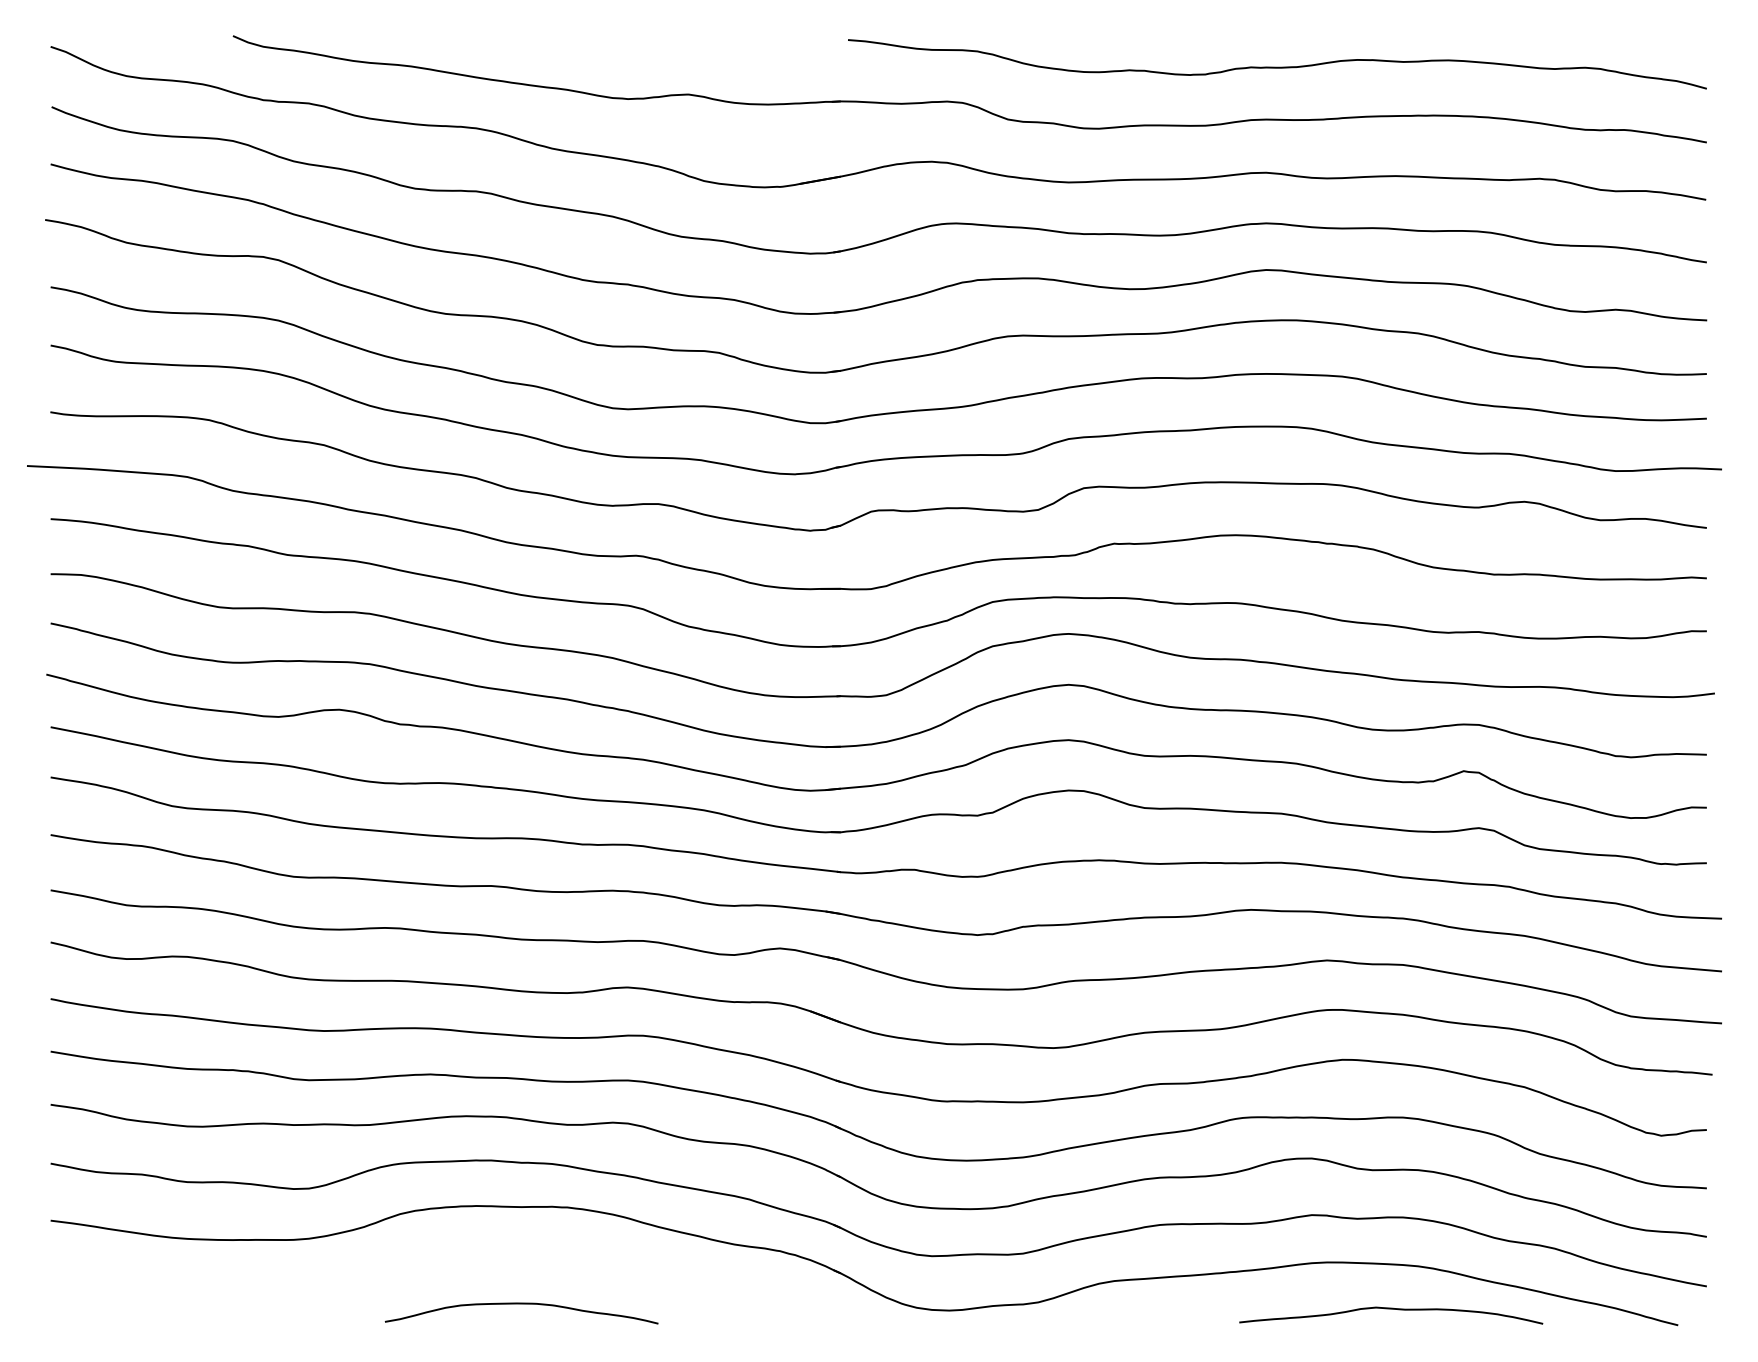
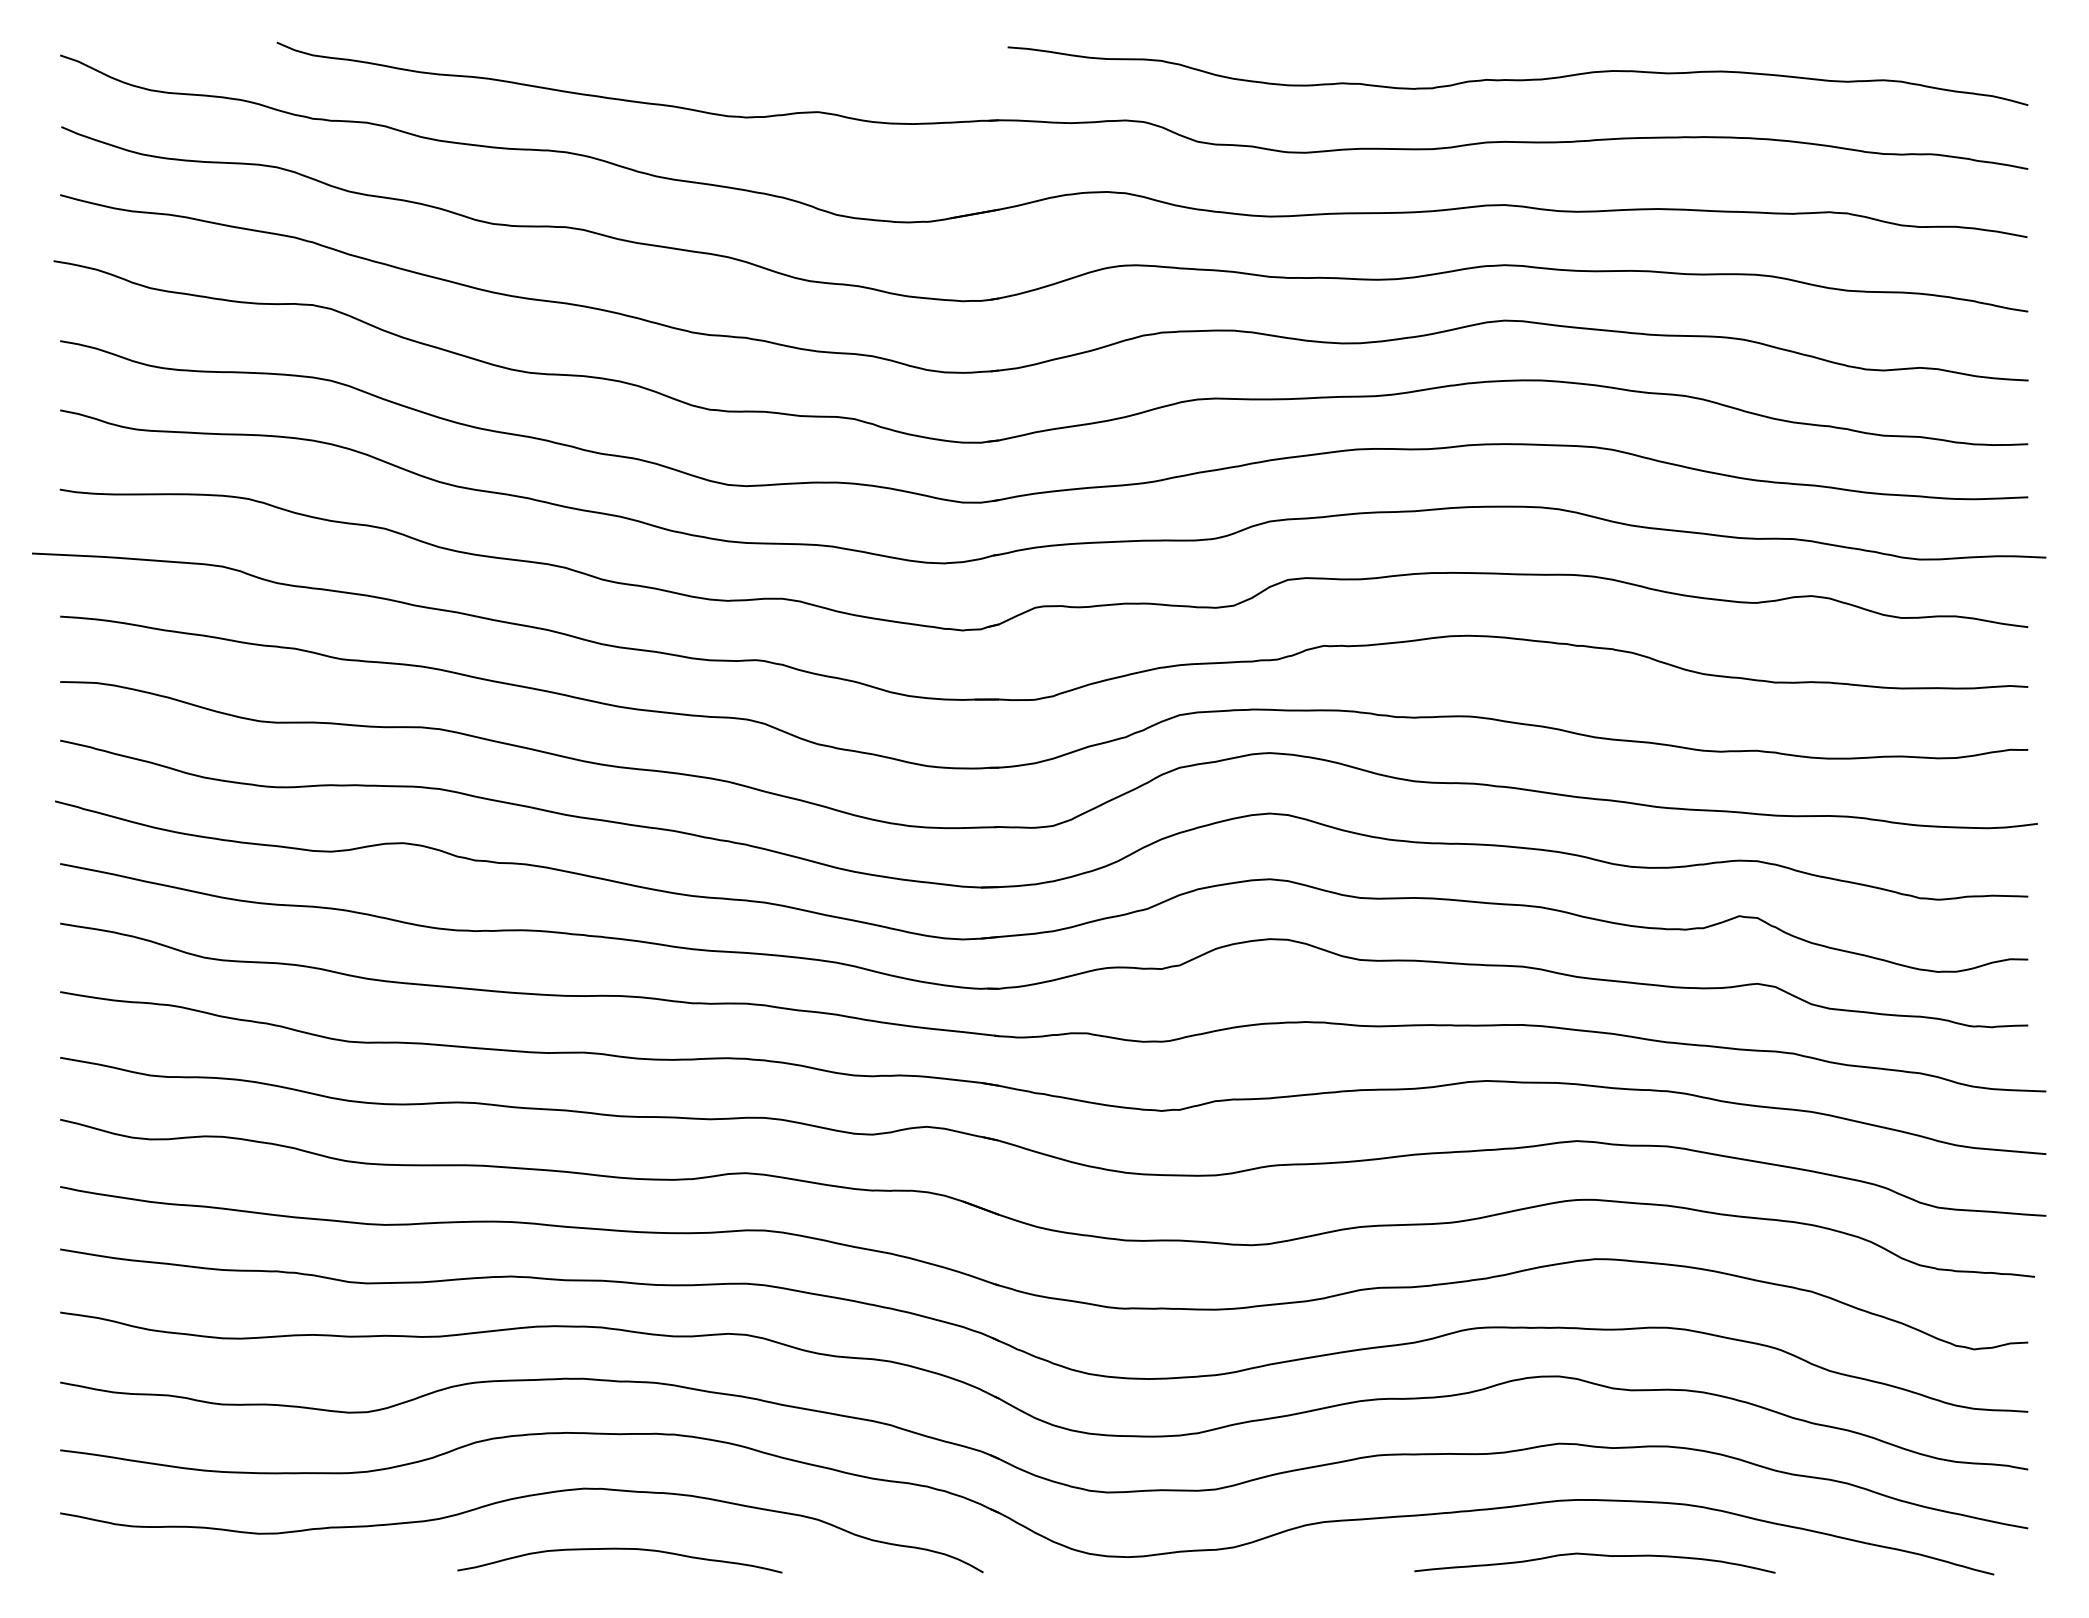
curve: (433, 1262) -> (515, 1499), added
curve: (1391, 1309) -> (1595, 1555), moved

